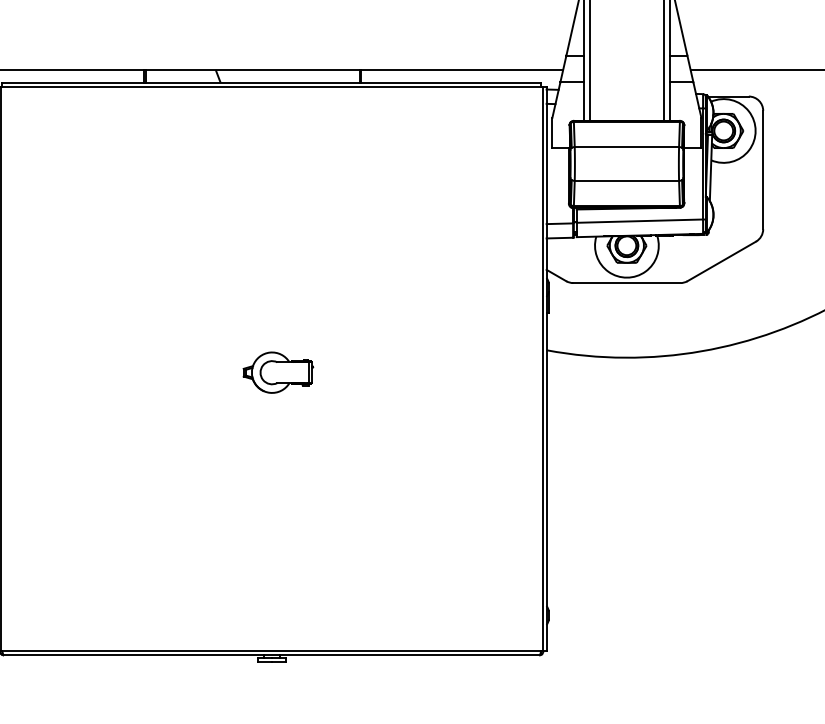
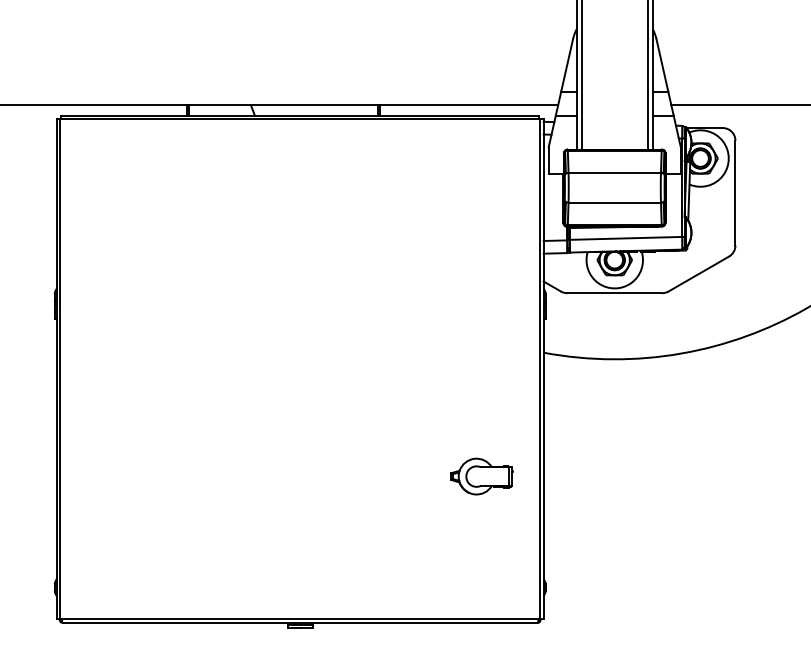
part: (277, 372) -> (481, 476), moved

